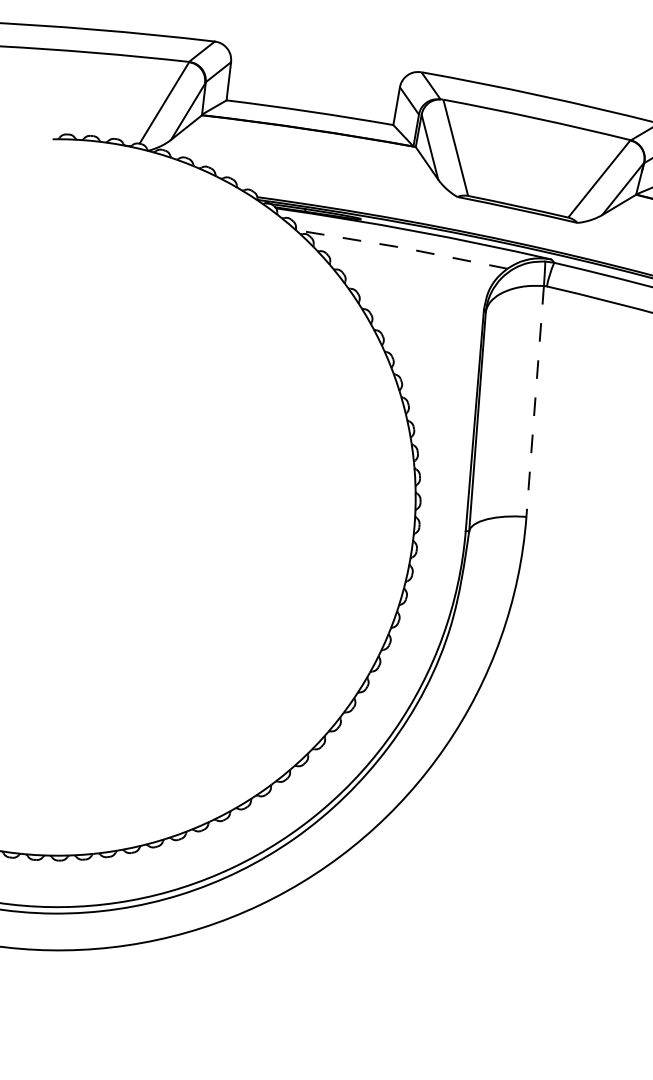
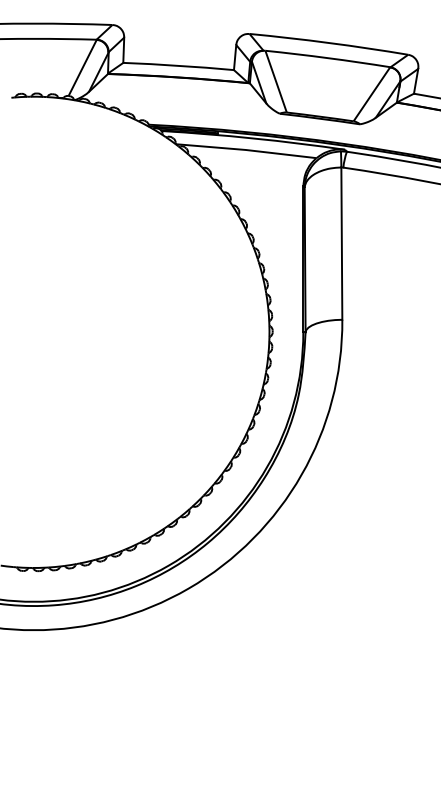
line: (402, 248) -> (246, 150), dashed -> solid
line: (534, 402) -> (341, 244), dashed -> solid

